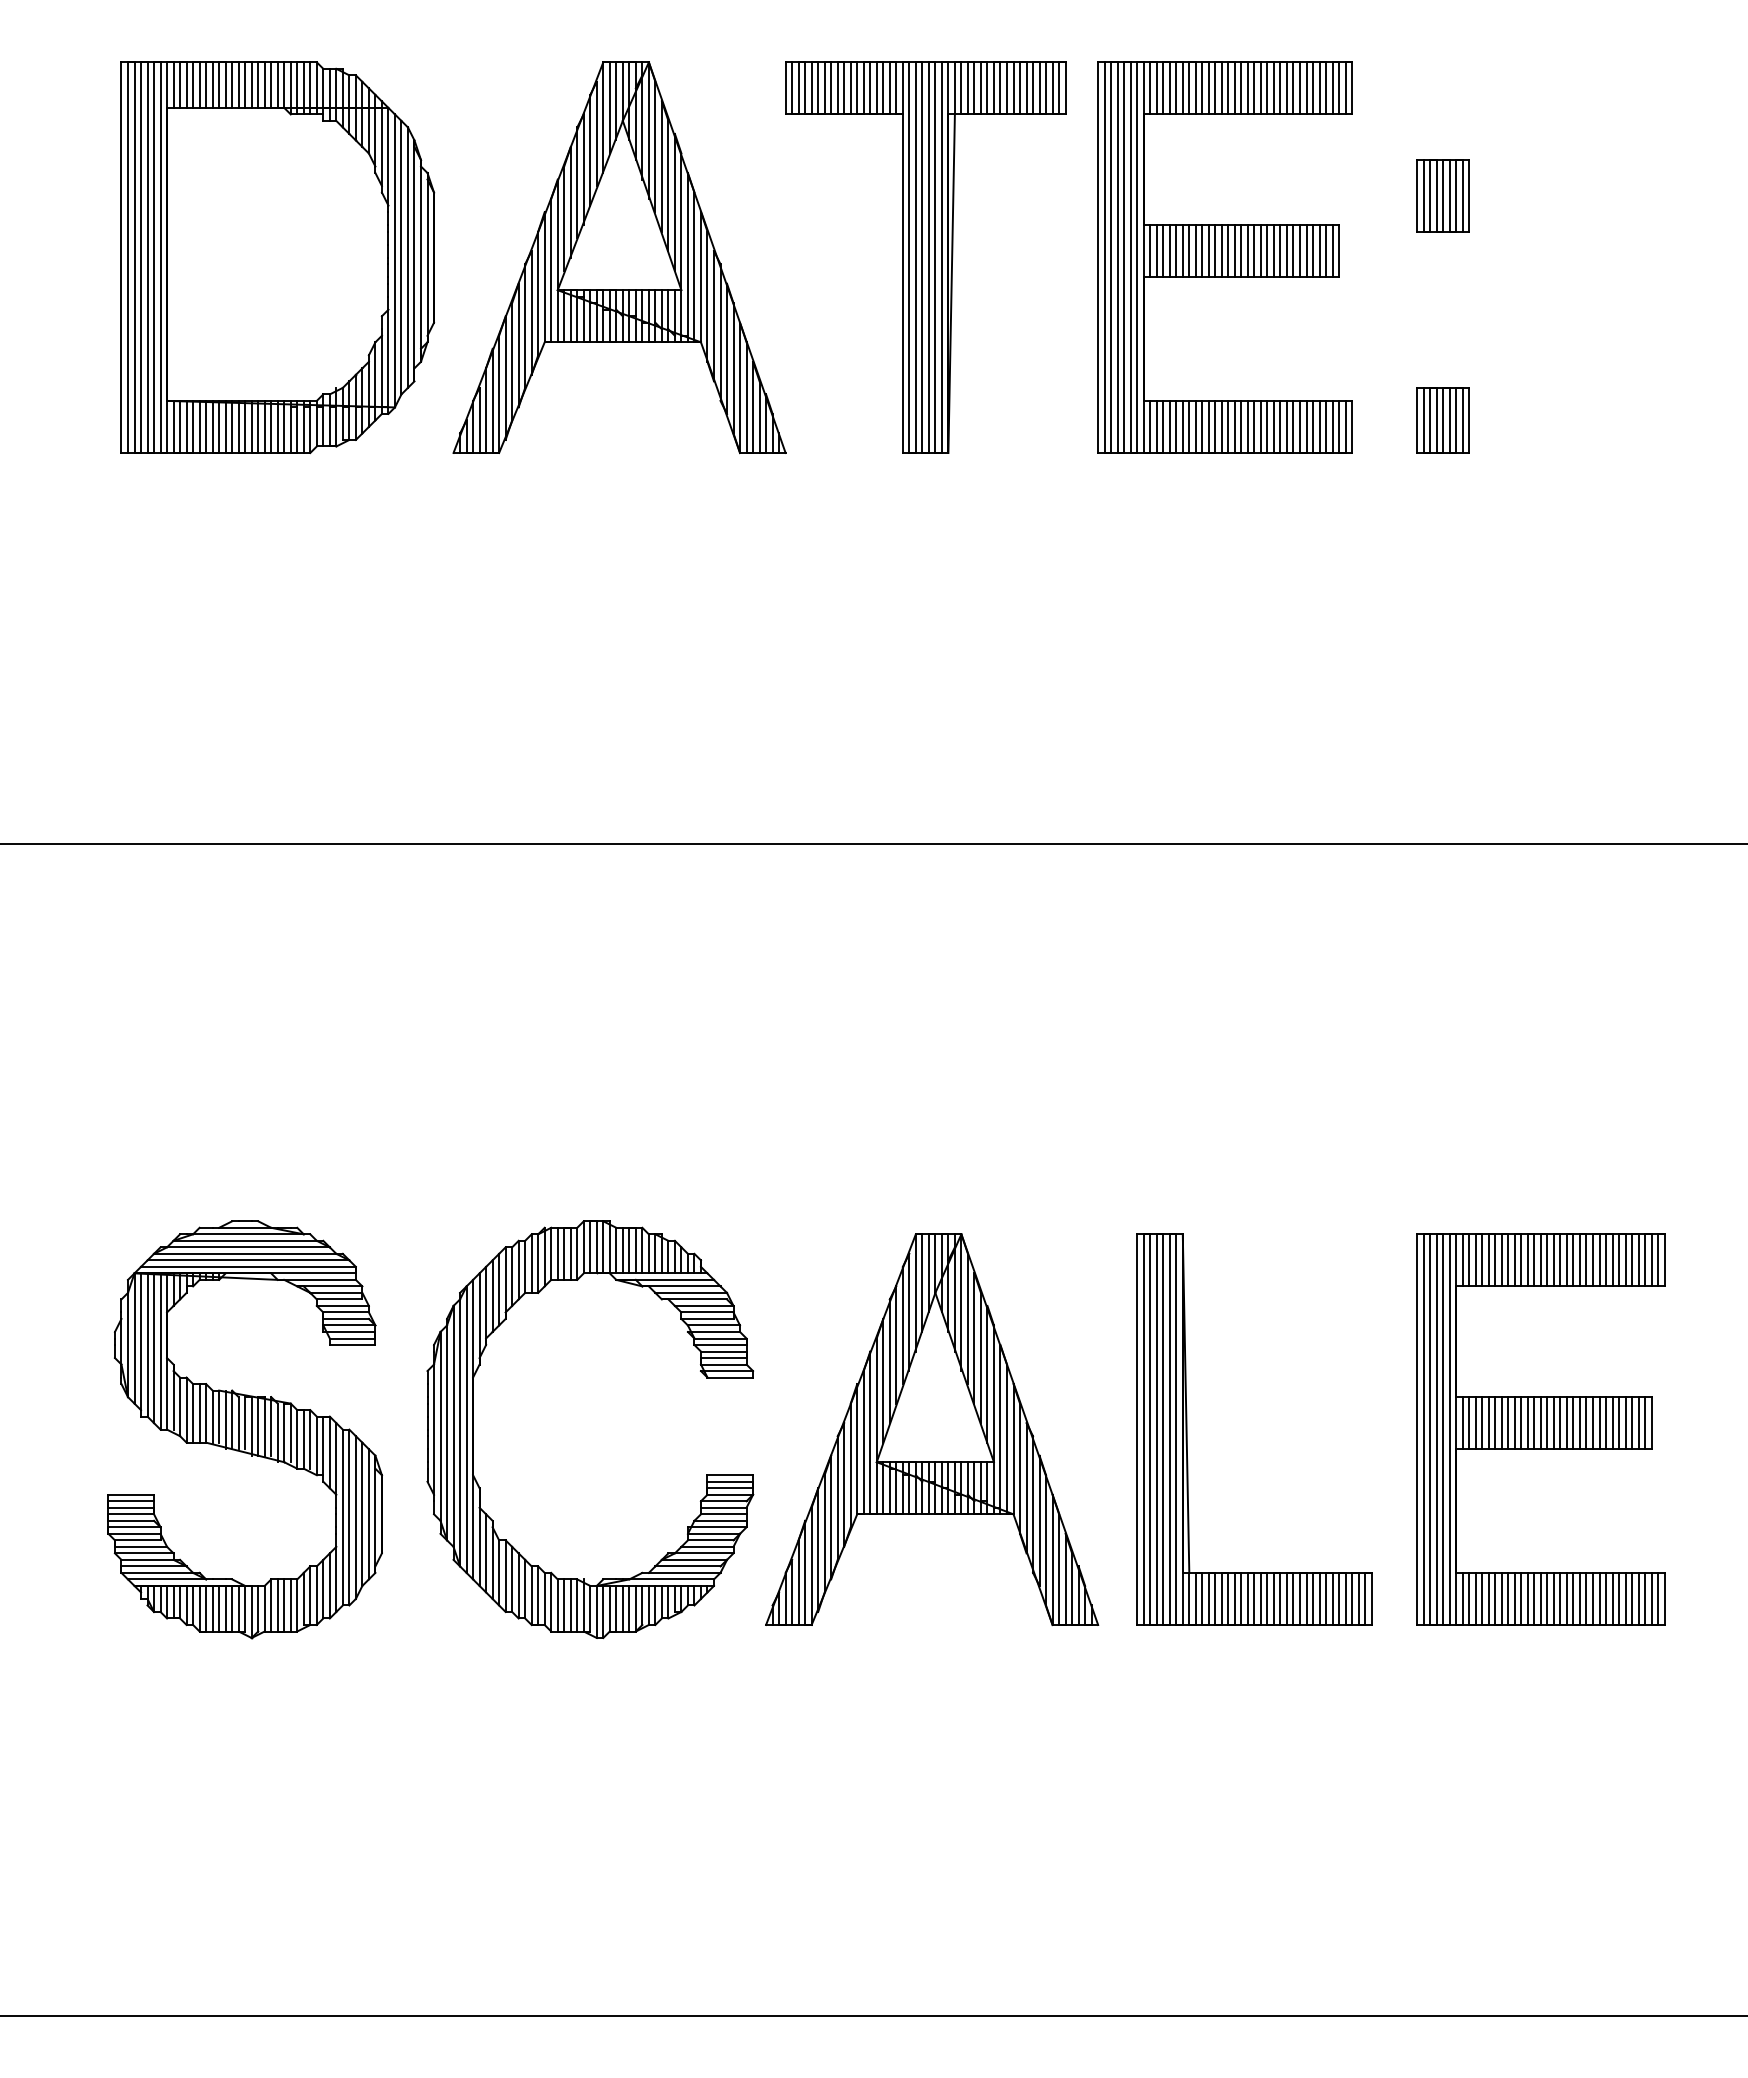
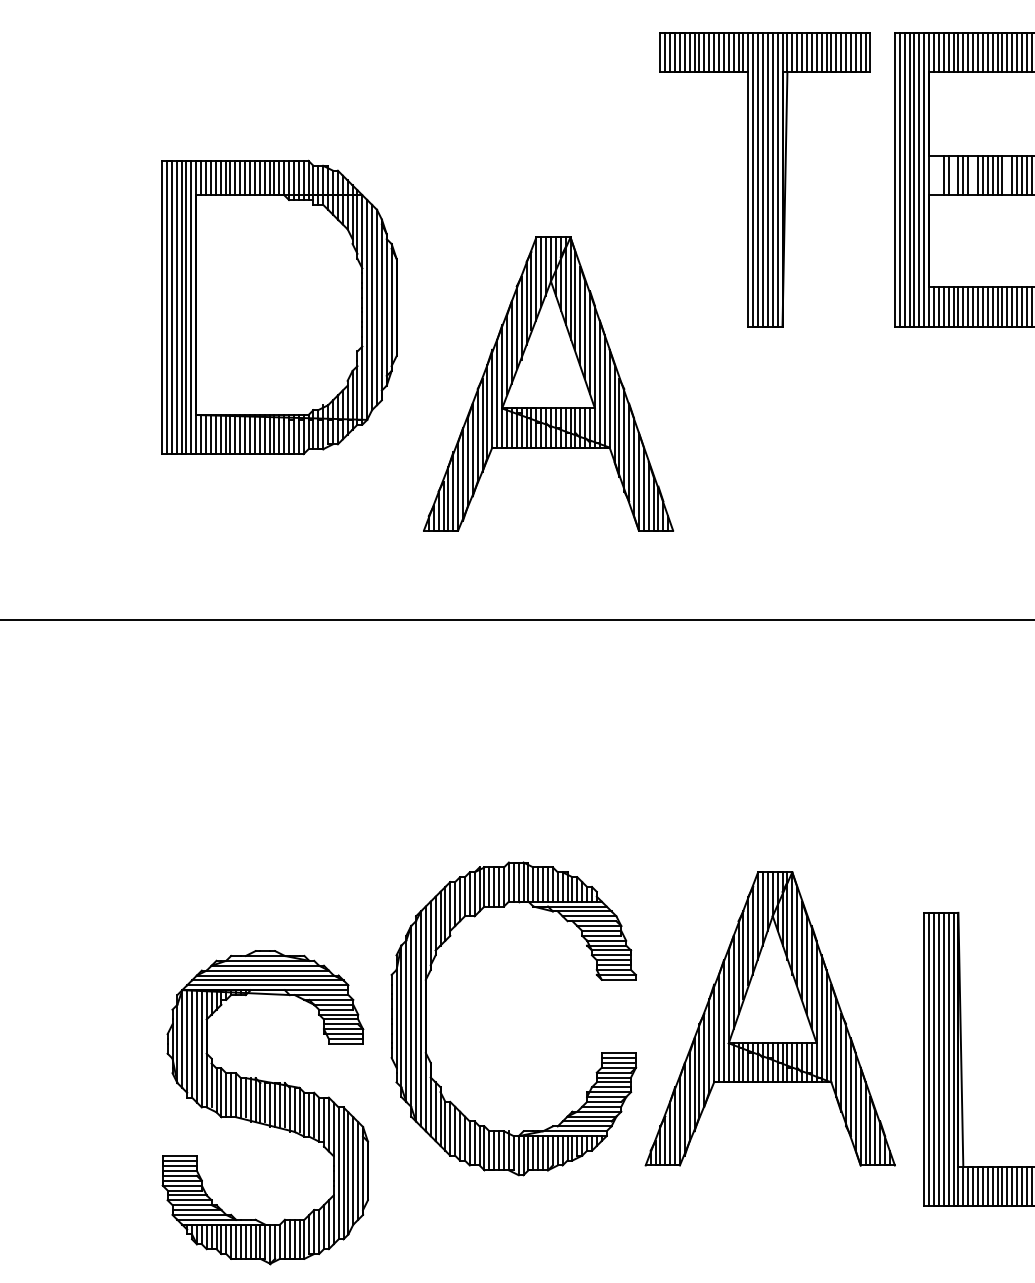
line: (1150, 251) -> (934, 175), removed
line: (1156, 251) -> (938, 175), removed
line: (1176, 251) -> (953, 175), removed
line: (1202, 251) -> (973, 175), removed
line: (1247, 251) -> (1006, 175), removed
part: (277, 257) -> (279, 307), moved
part: (619, 257) -> (548, 383), moved
part: (245, 1429) -> (265, 1107), moved
part: (473, 1429) -> (426, 1018), moved
part: (932, 1429) -> (770, 1018), moved

